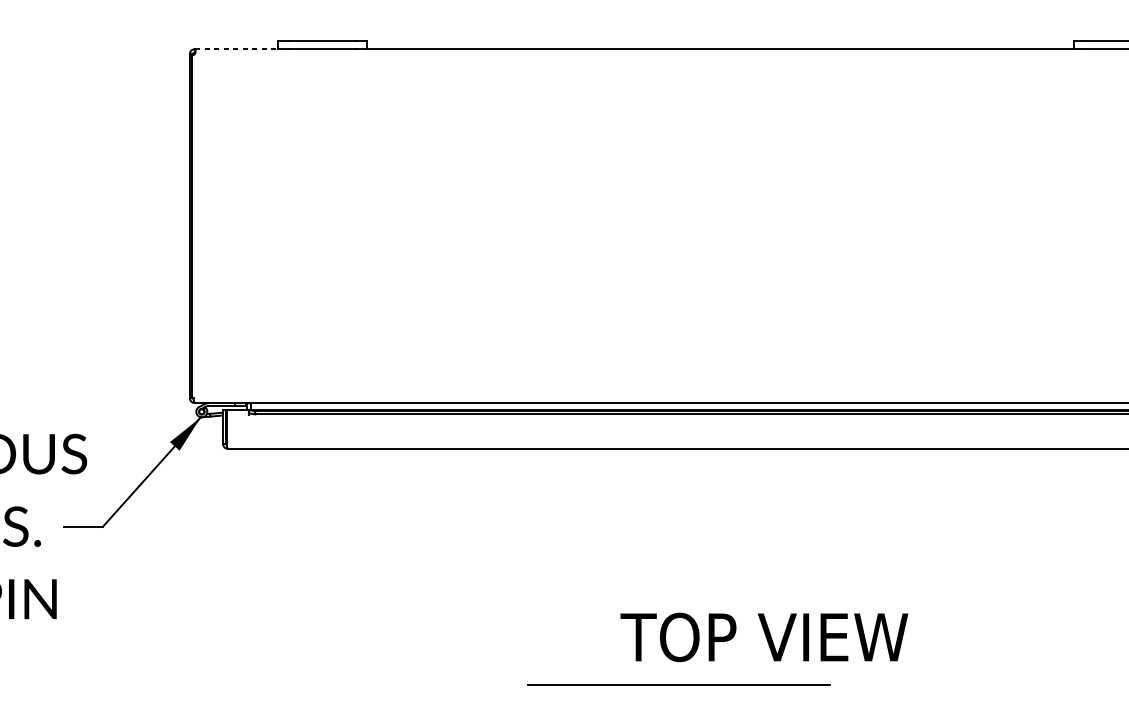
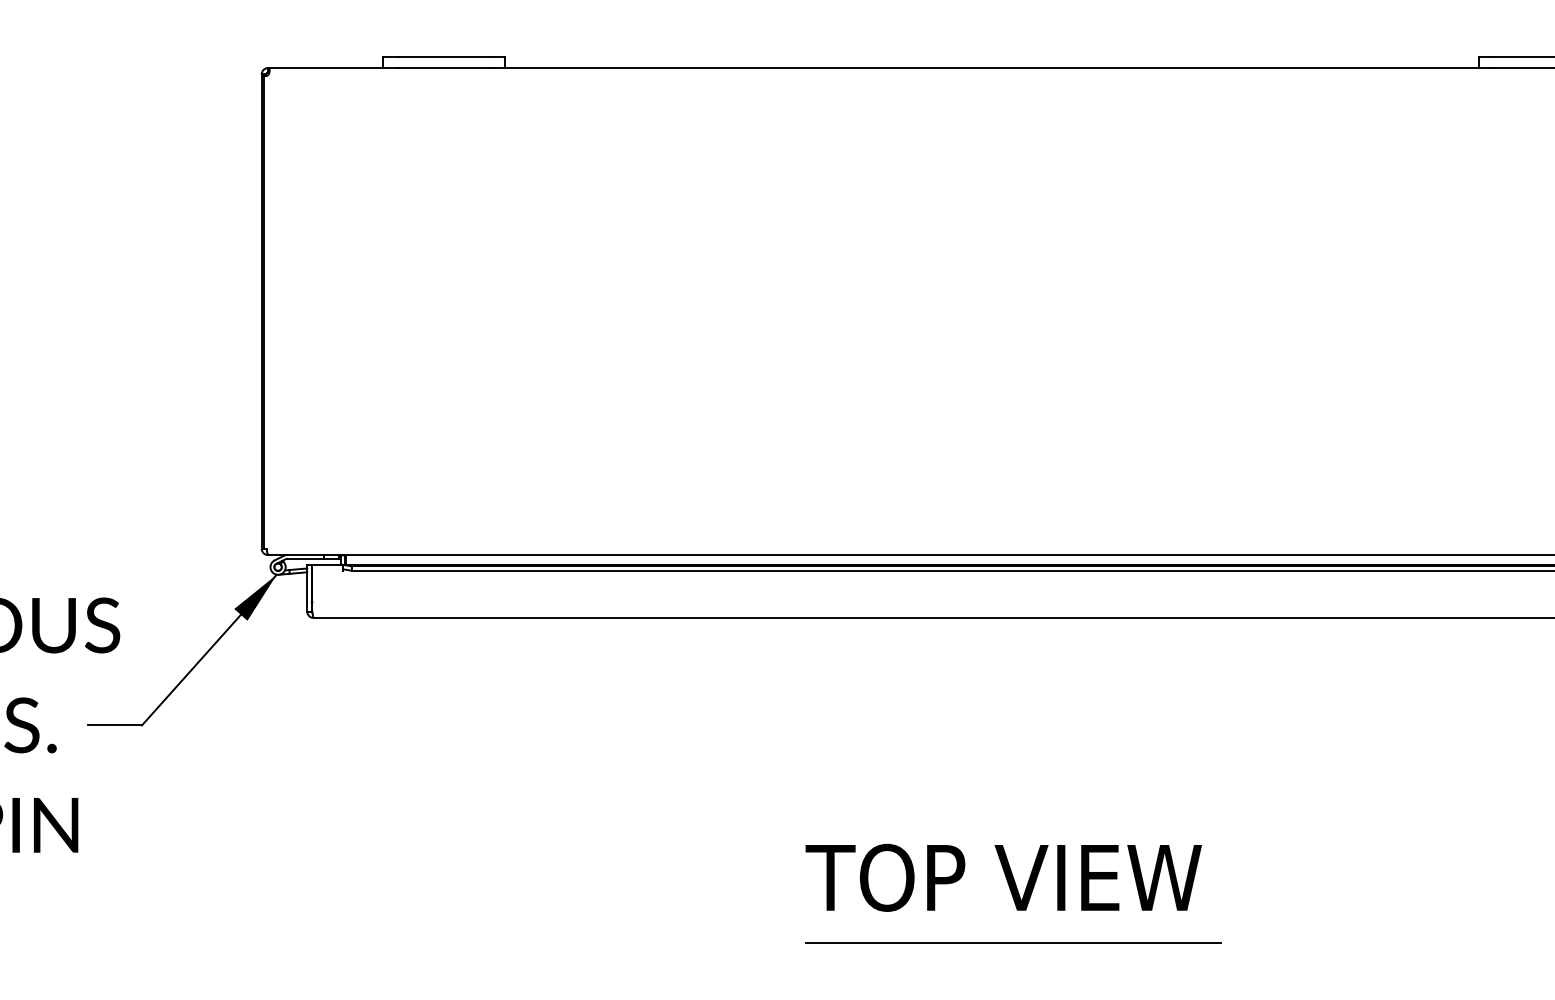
line: (236, 49) -> (326, 68), dashed -> solid
text: (764, 637) -> (1003, 877), moved
line: (679, 684) -> (1013, 942), moved

